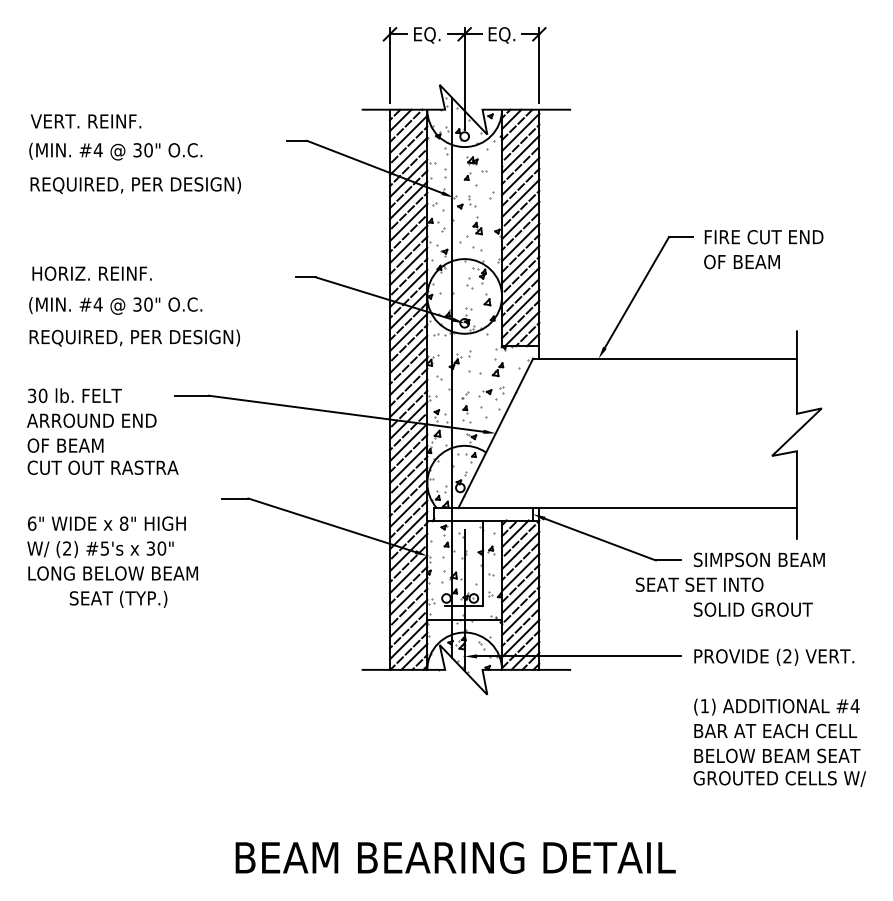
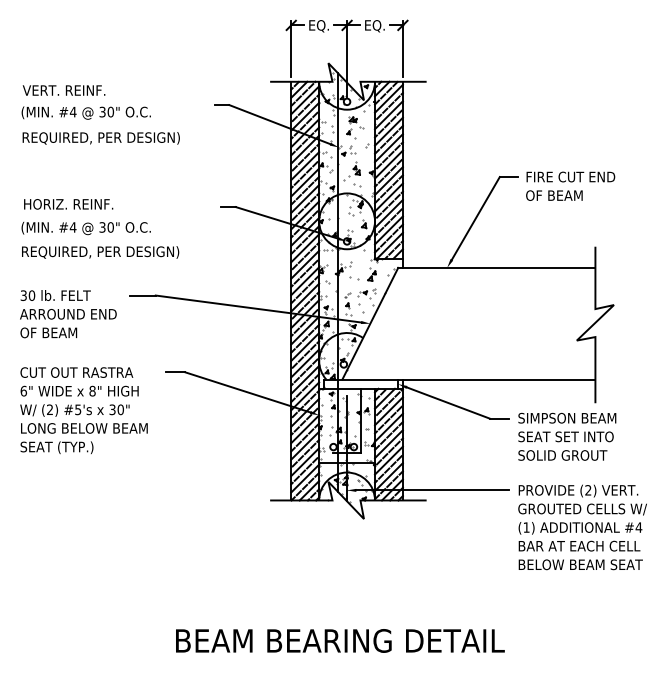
text: (102, 467) -> (76, 372), moved
text: (699, 584) -> (565, 436), moved
text: (118, 598) -> (56, 447), moved
text: (779, 778) -> (582, 509), moved

